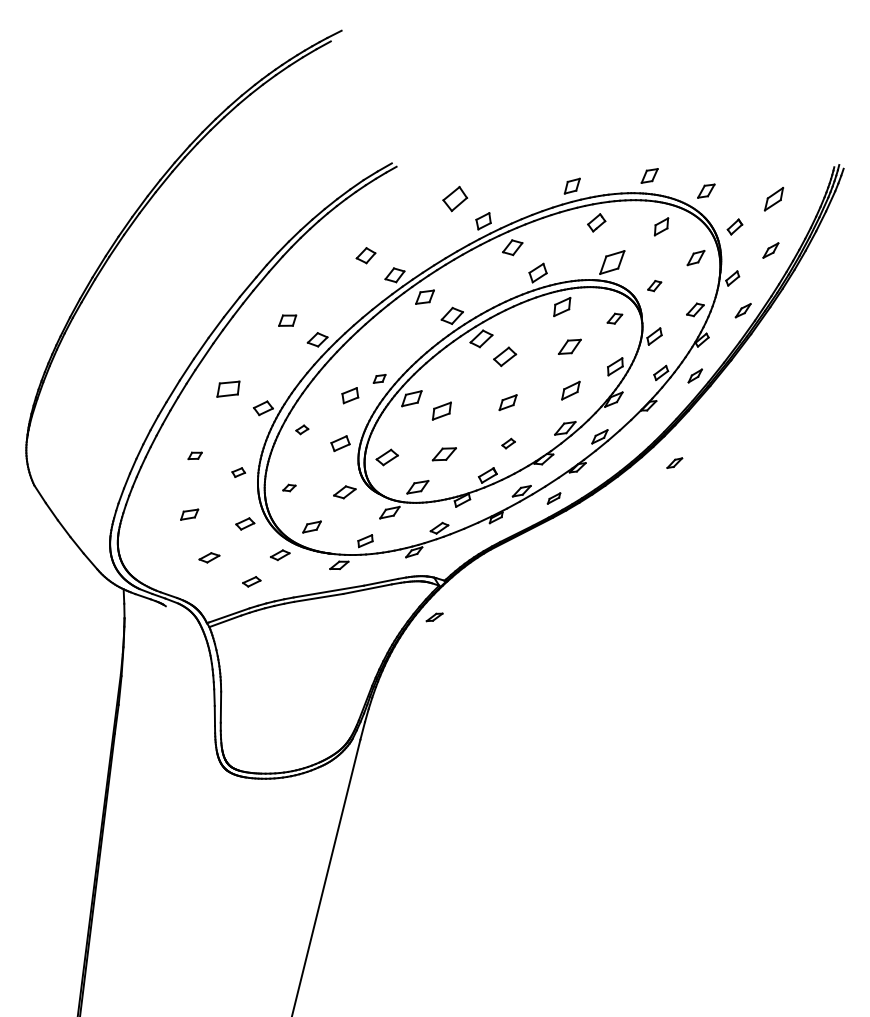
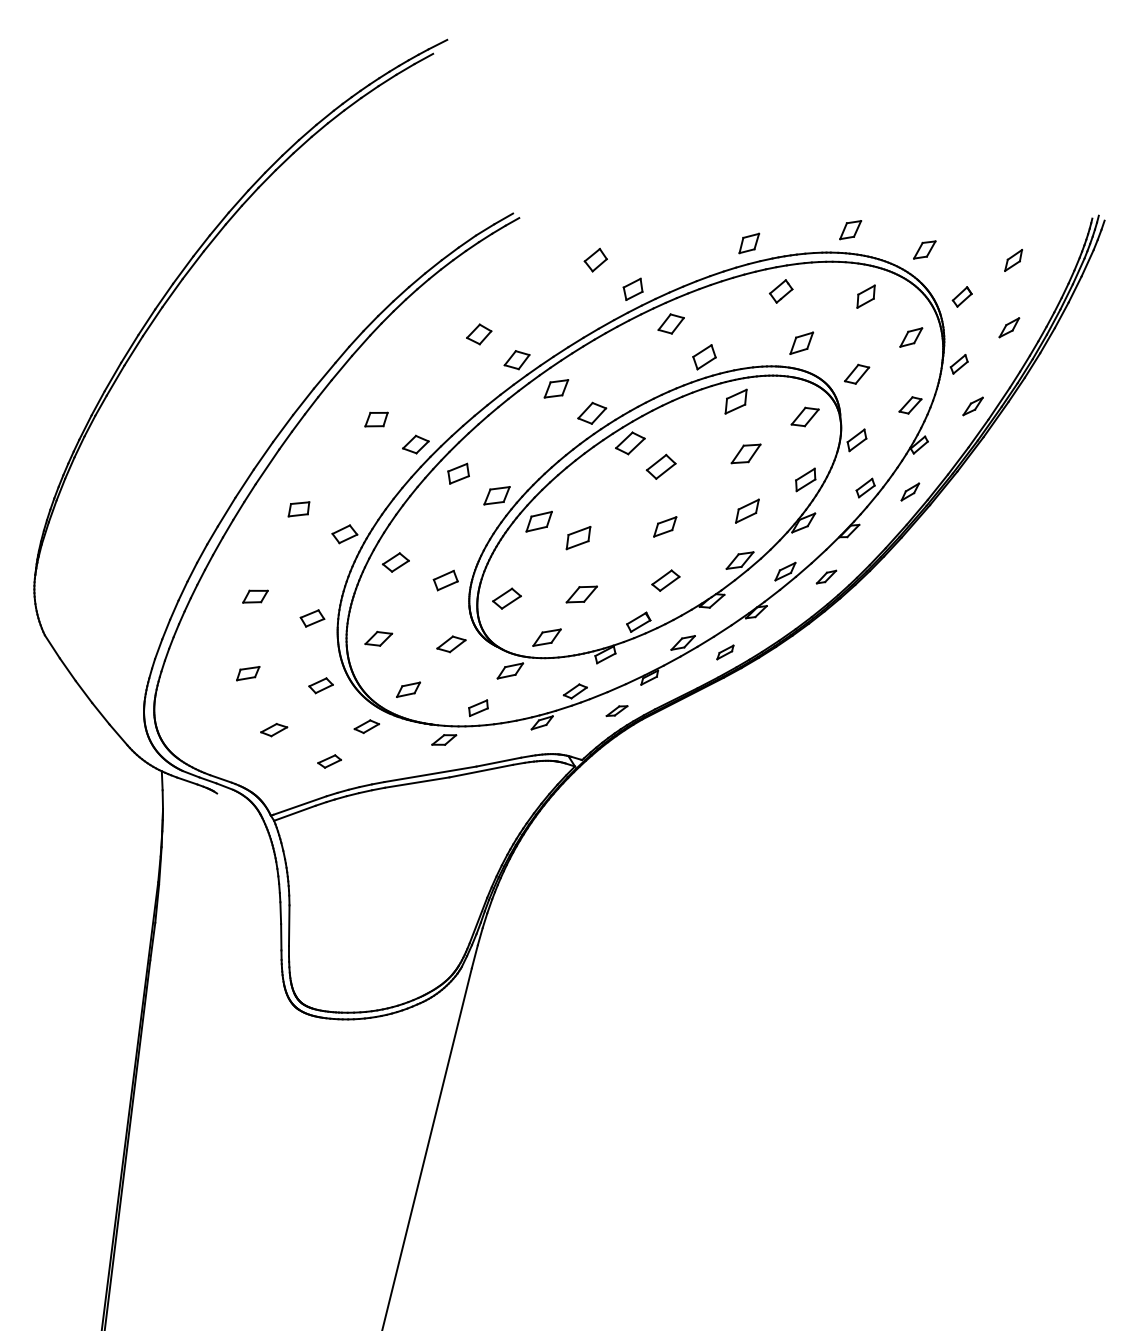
part: (454, 198) -> (595, 259), size x0.71
part: (774, 199) -> (1013, 260), size x0.71
part: (612, 261) -> (801, 342), size x0.71
part: (654, 285) -> (857, 373), size x1.43
part: (614, 318) -> (804, 416), size x1.43
part: (379, 378) -> (496, 495), size x1.67
part: (228, 389) -> (298, 509), size x0.71
part: (350, 395) -> (458, 473), moved
part: (302, 429) -> (395, 562), size x1.67
part: (508, 443) -> (665, 580), size x1.67
part: (195, 455) -> (255, 596), size x1.43
part: (674, 462) -> (826, 576), moved
part: (238, 472) -> (312, 618), size x1.43
part: (289, 487) -> (378, 638), size x1.67
part: (434, 617) -> (616, 711), moved

